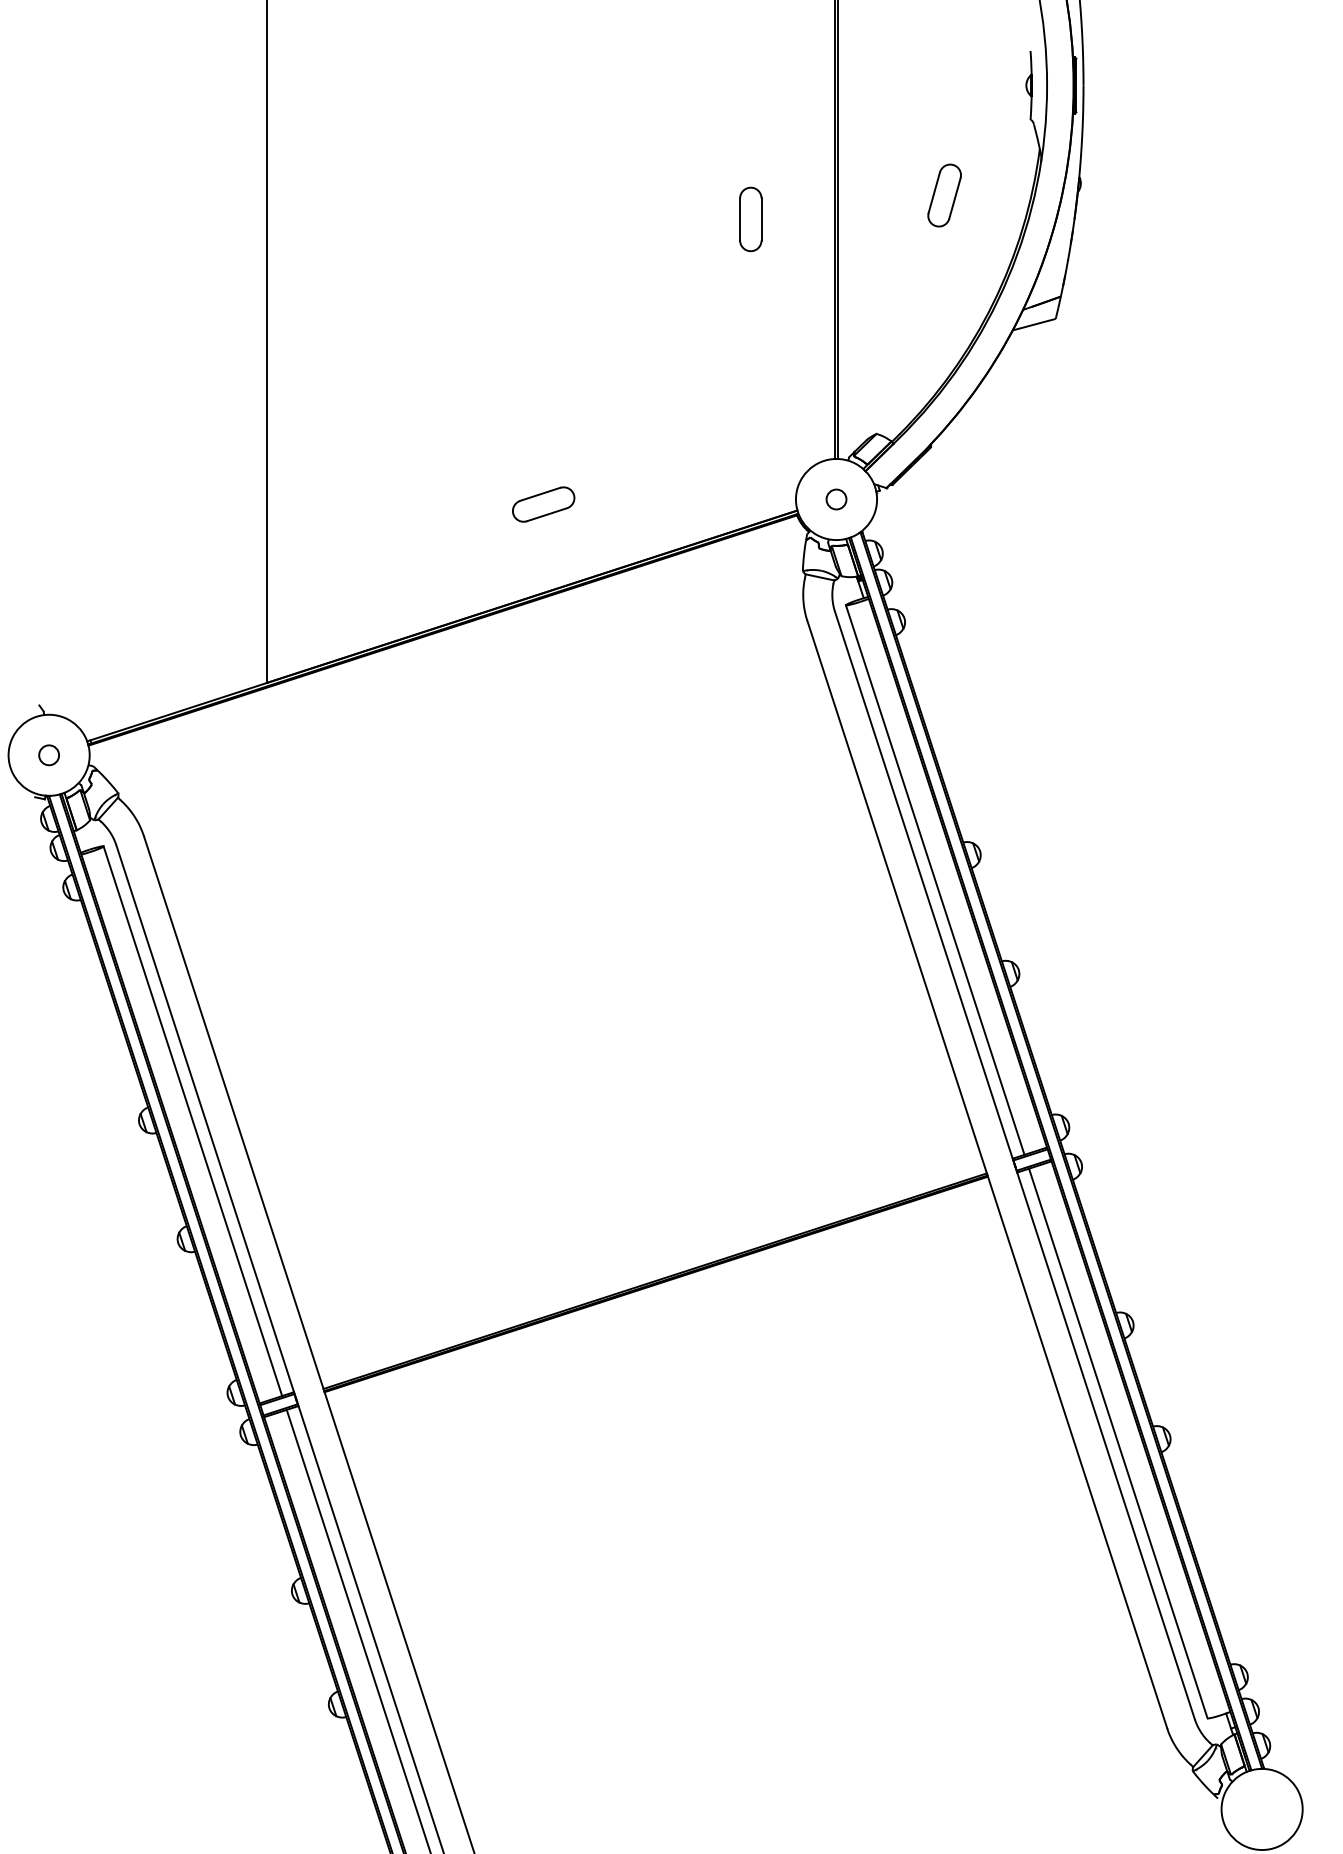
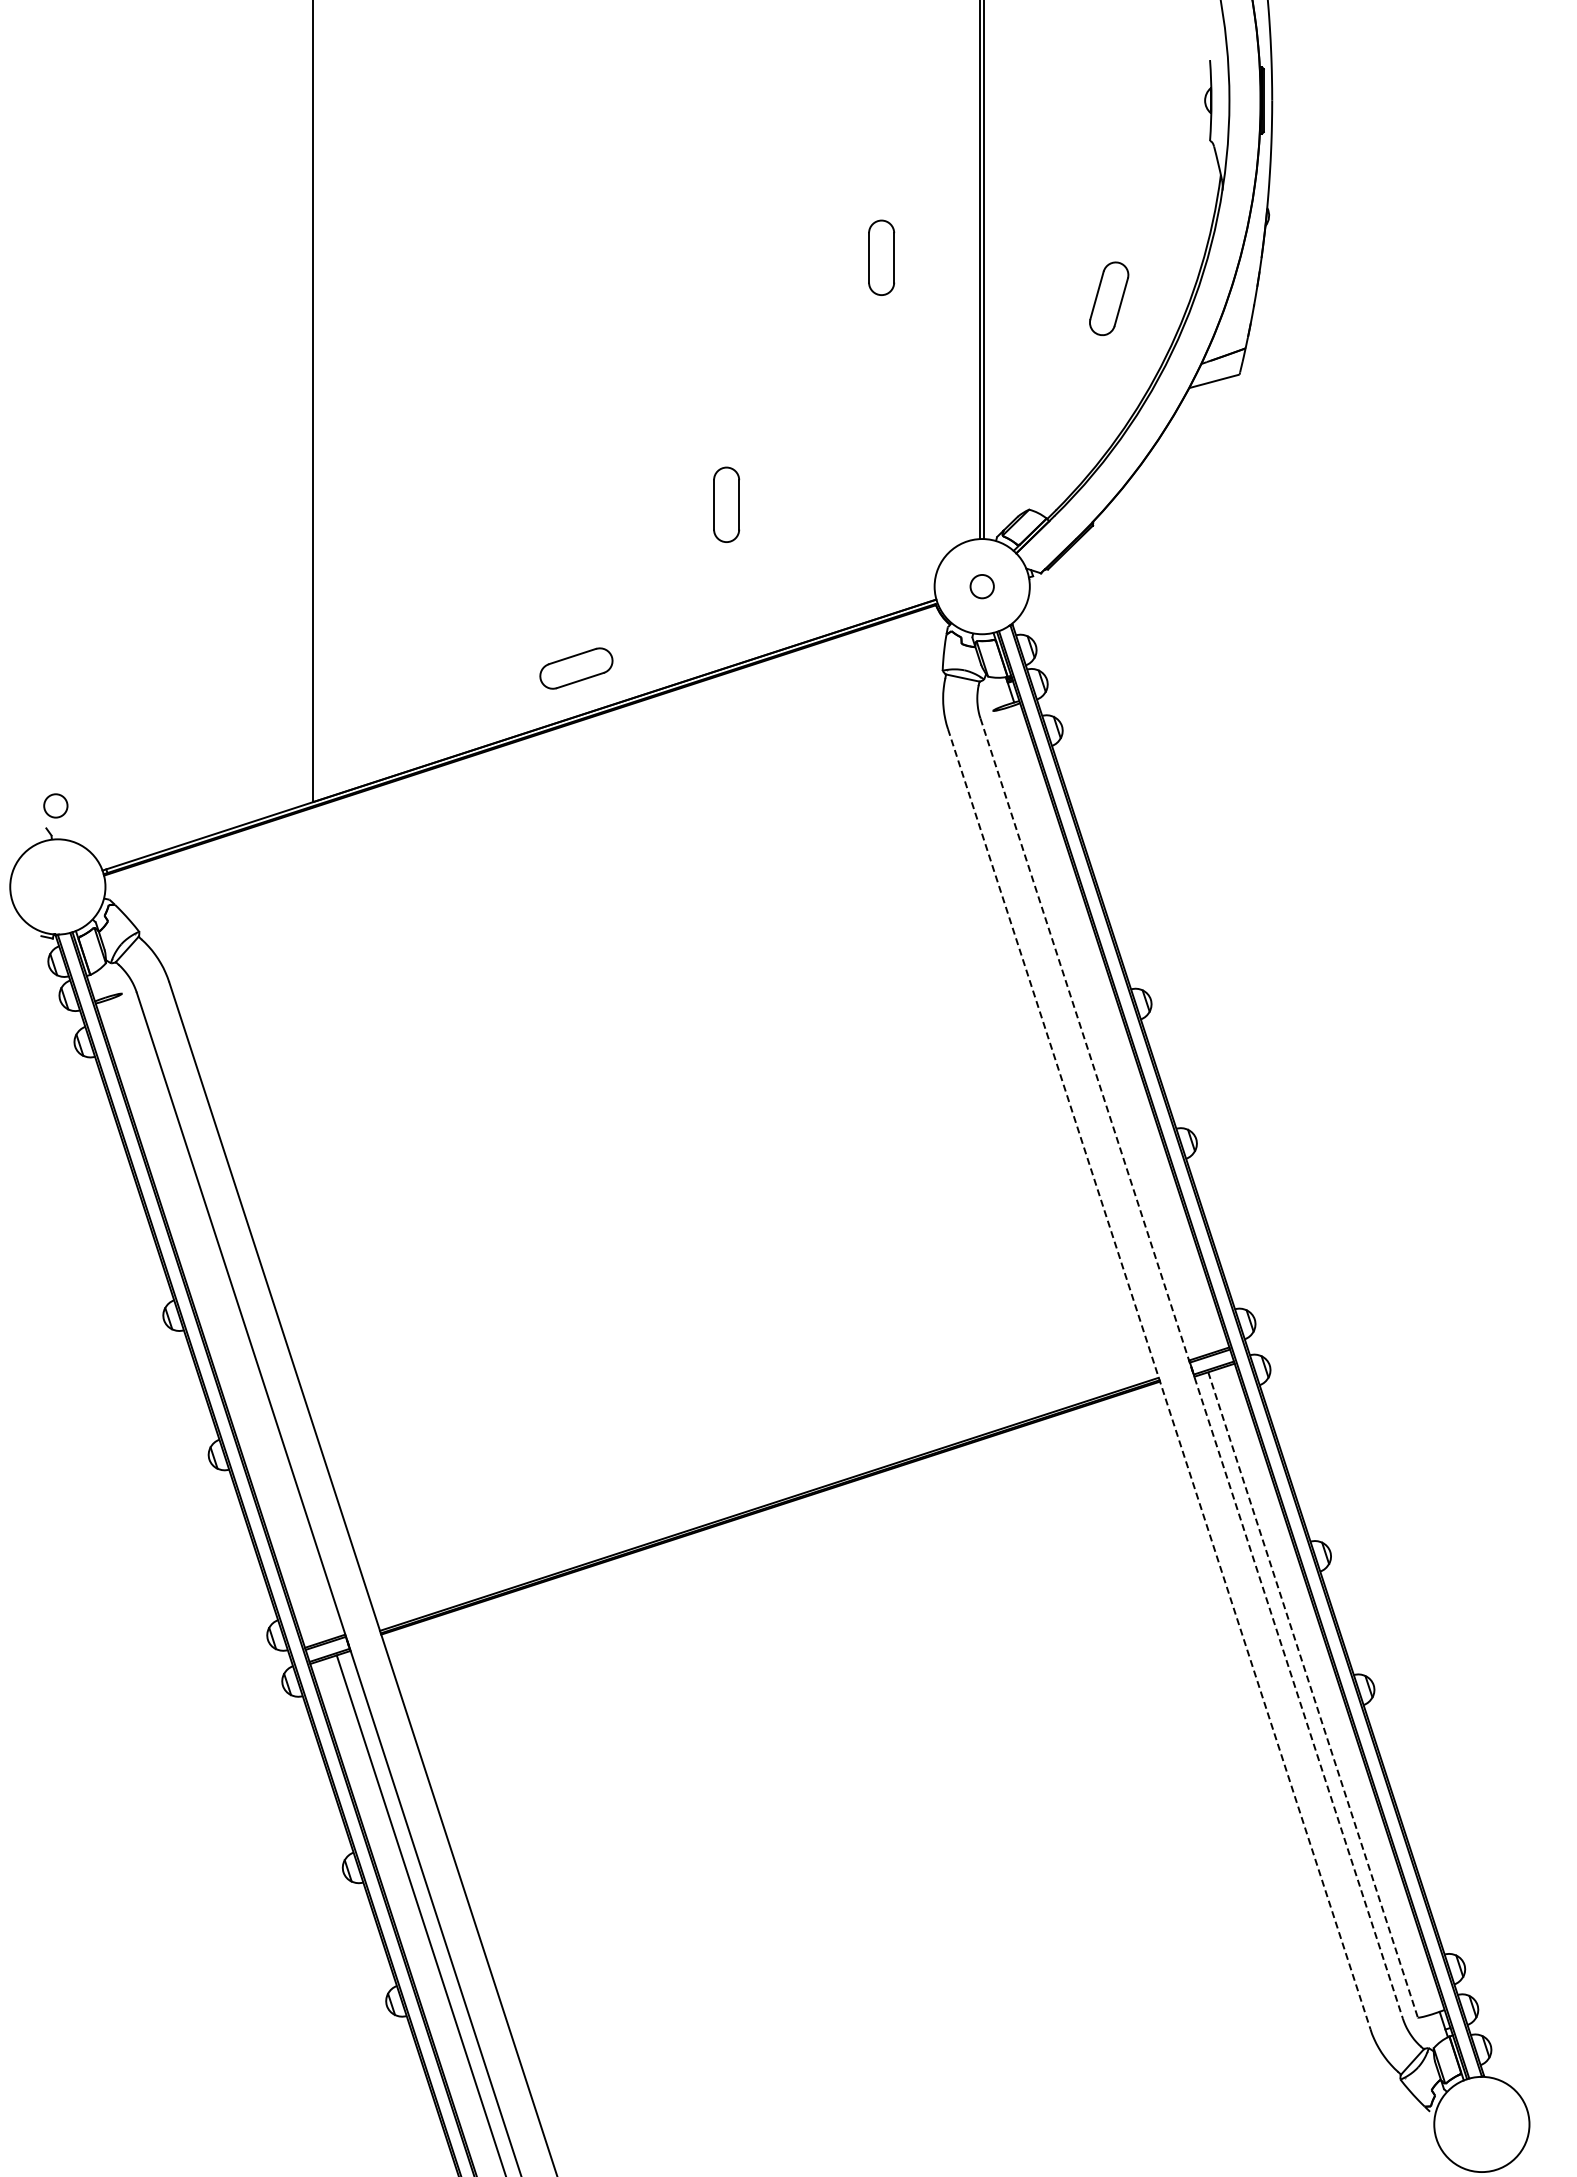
part: (944, 195) -> (1109, 298), moved
part: (618, 429) -> (726, 504), added
part: (543, 504) -> (576, 668), moved
circle: (48, 754) -> (55, 805), moved
line: (934, 880) -> (1097, 1033), removed
line: (192, 1121) -> (226, 1316), removed
line: (1014, 1165) -> (1191, 1368), solid -> dashed
line: (987, 1174) -> (1159, 1379), solid -> dashed
line: (1118, 1444) -> (1313, 1695), solid -> dashed

